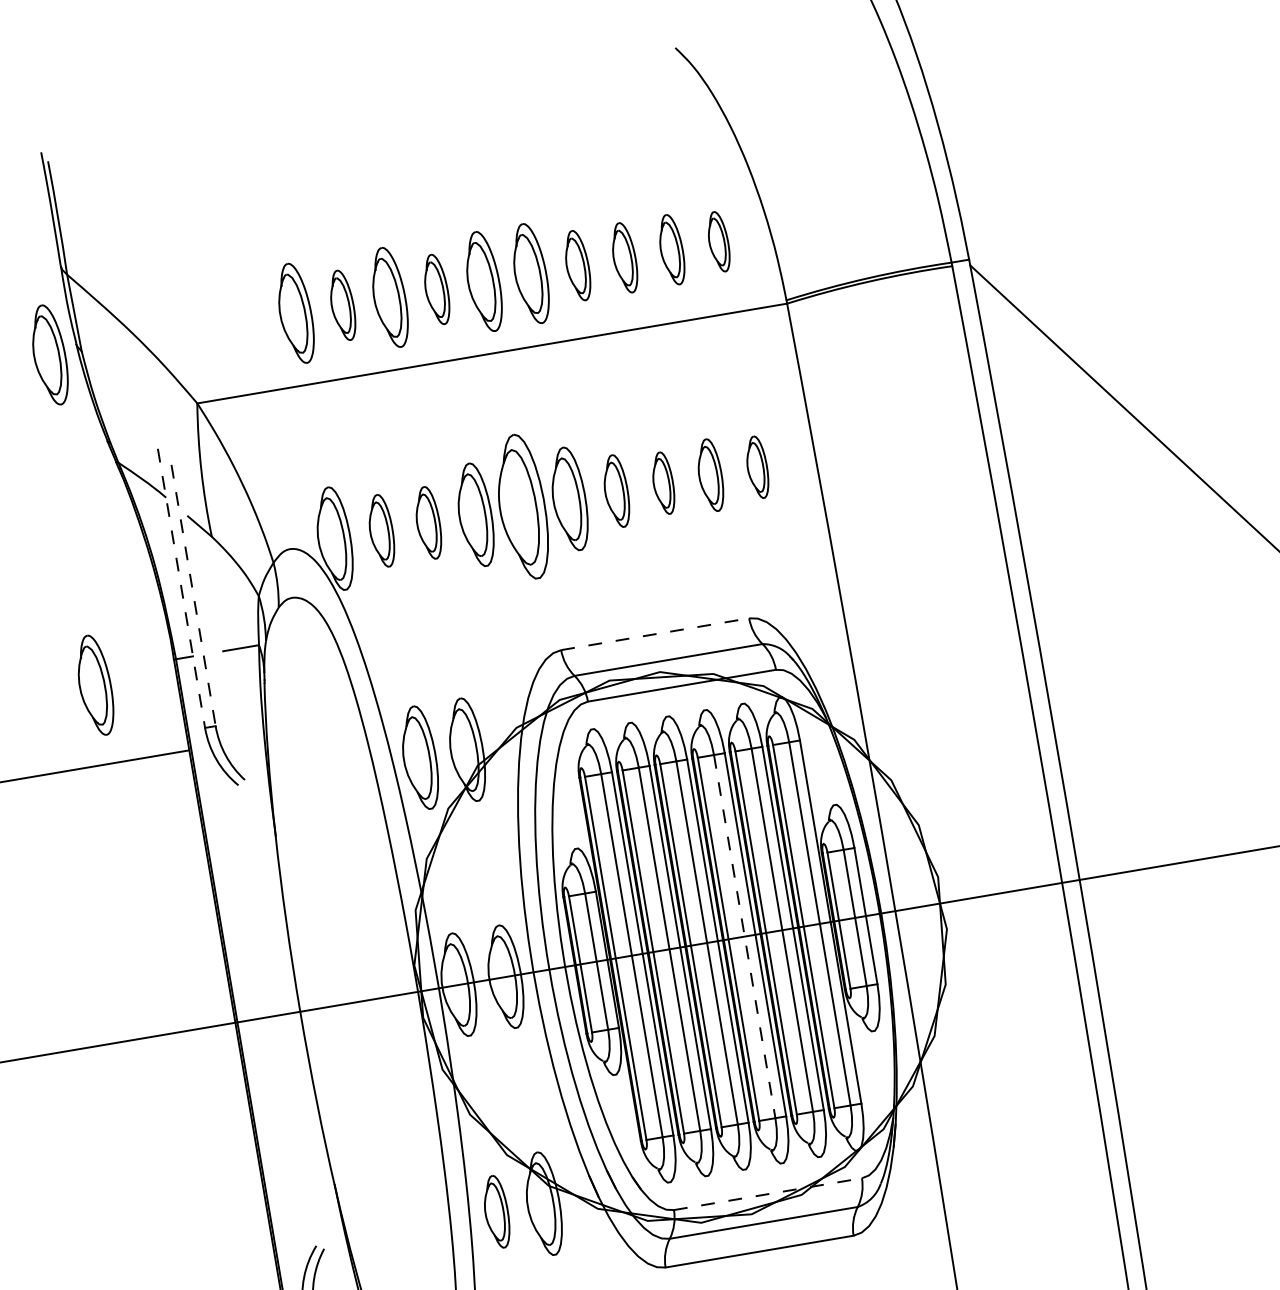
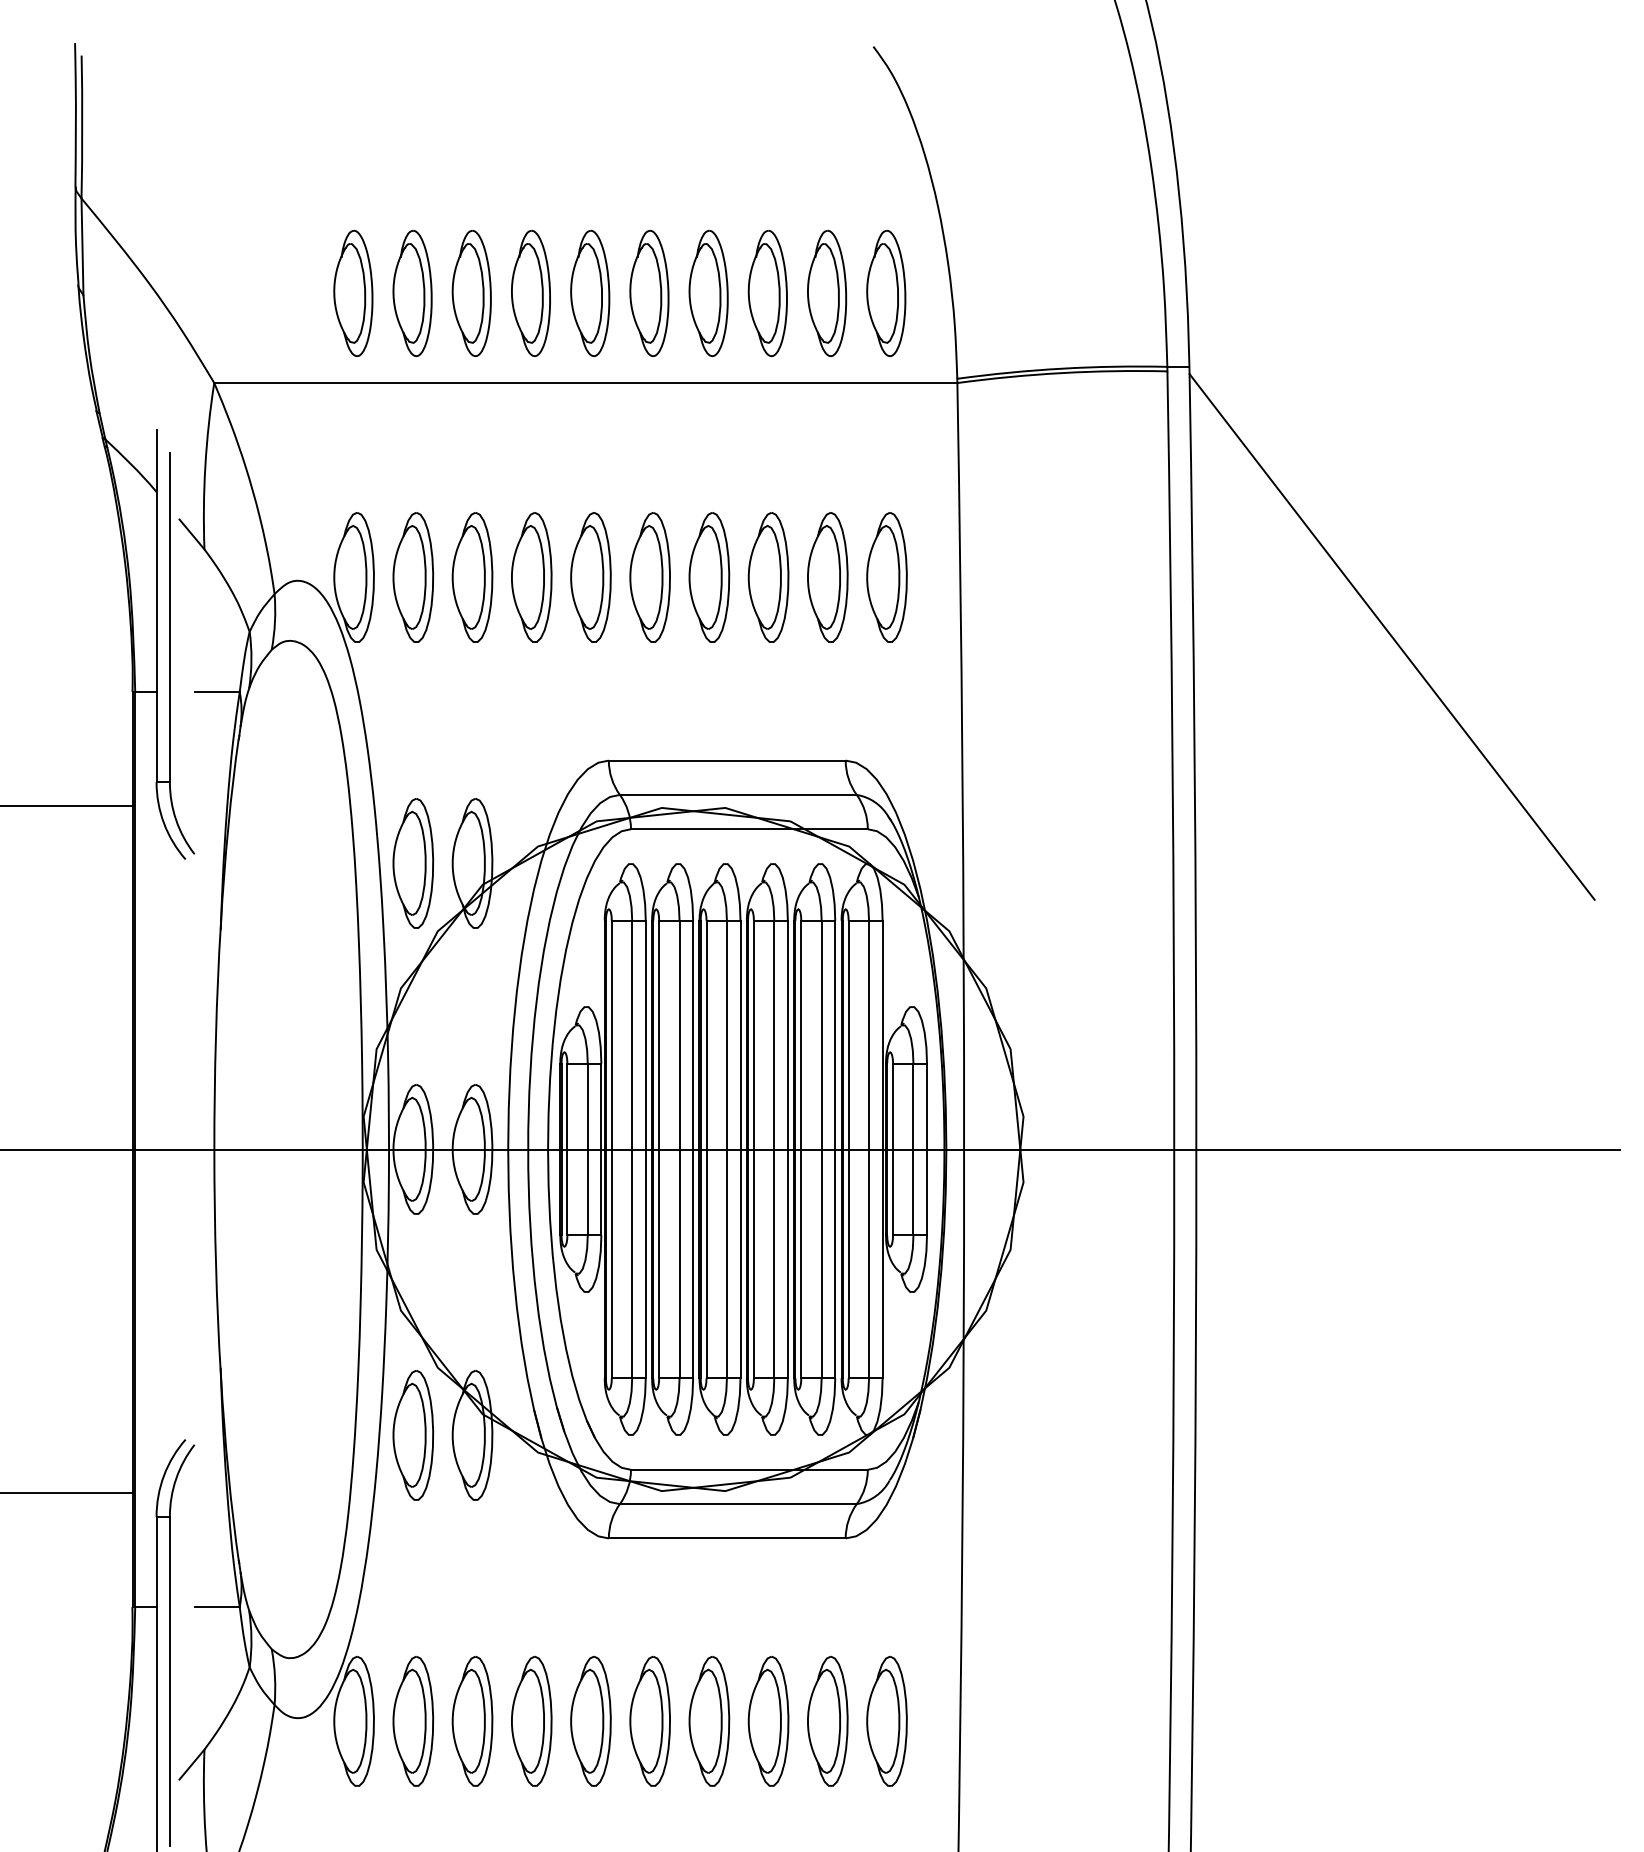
part: (718, 241) -> (886, 292), size x1.67
part: (671, 249) -> (827, 292), size x1.43
part: (624, 258) -> (767, 293), size x1.43
part: (577, 265) -> (708, 292), size x1.43
part: (436, 289) -> (530, 292), size x1.43
part: (342, 304) -> (412, 292), size x1.43
part: (49, 354) -> (43, 292), removed
part: (756, 467) -> (886, 577), size x1.67
part: (710, 475) -> (827, 577), size x1.43
part: (663, 483) -> (768, 577), size x1.67
part: (616, 491) -> (709, 577), size x1.43
part: (522, 507) -> (590, 577), size x0.71
part: (428, 523) -> (472, 577), size x1.43
part: (381, 531) -> (413, 577), size x1.43
line: (181, 588) -> (156, 606), dashed -> solid
line: (193, 595) -> (169, 617), dashed -> solid
line: (655, 634) -> (727, 760), dashed -> solid
part: (95, 685) -> (30, 707), removed
line: (744, 936) -> (774, 1149), dashed -> solid
line: (767, 1193) -> (749, 1469), dashed -> solid
part: (496, 1212) -> (413, 1435), size x1.43

